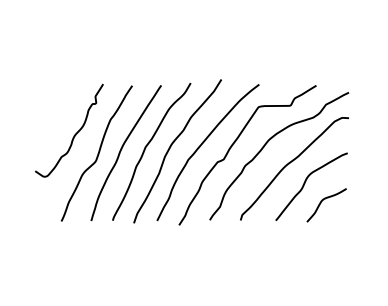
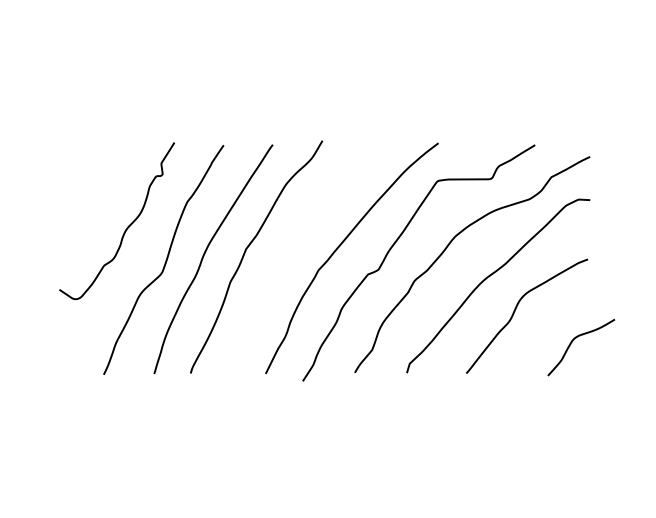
curve: (170, 148) -> (288, 251), removed
curve: (321, 203) -> (572, 344), moved

